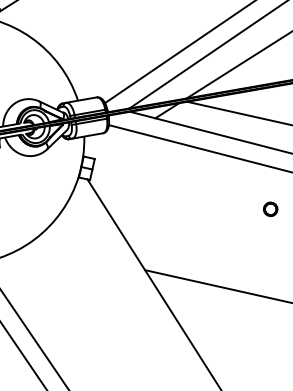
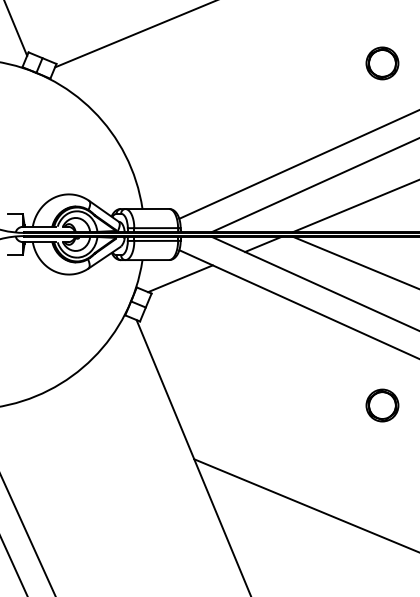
line: (113, 144) -> (180, 278), added
part: (270, 209) -> (382, 405), size x1.67

